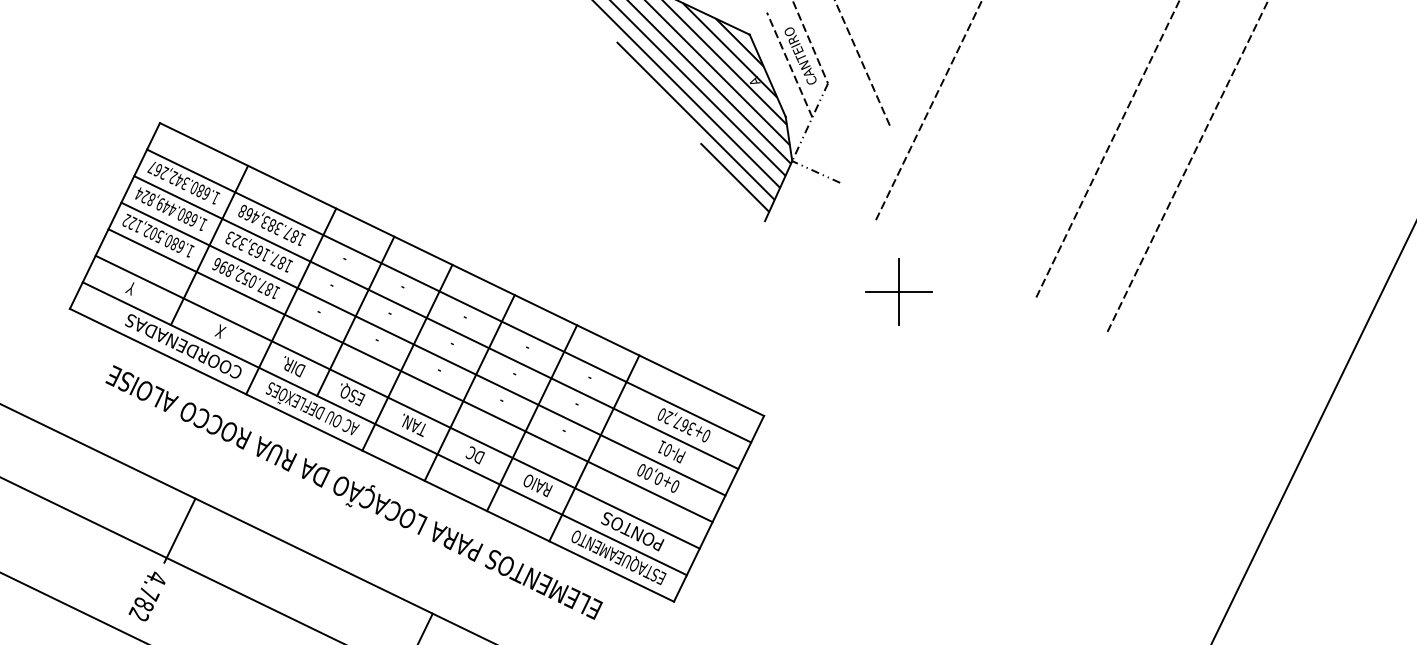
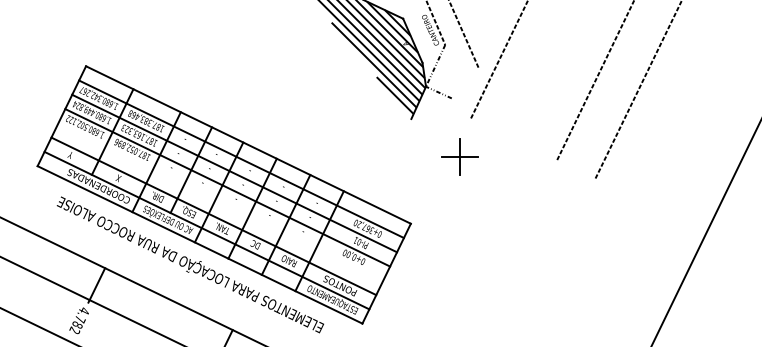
line: (789, 63) -> (424, 34), removed
part: (897, 290) -> (459, 156), moved
line: (410, 374) -> (220, 201), removed

